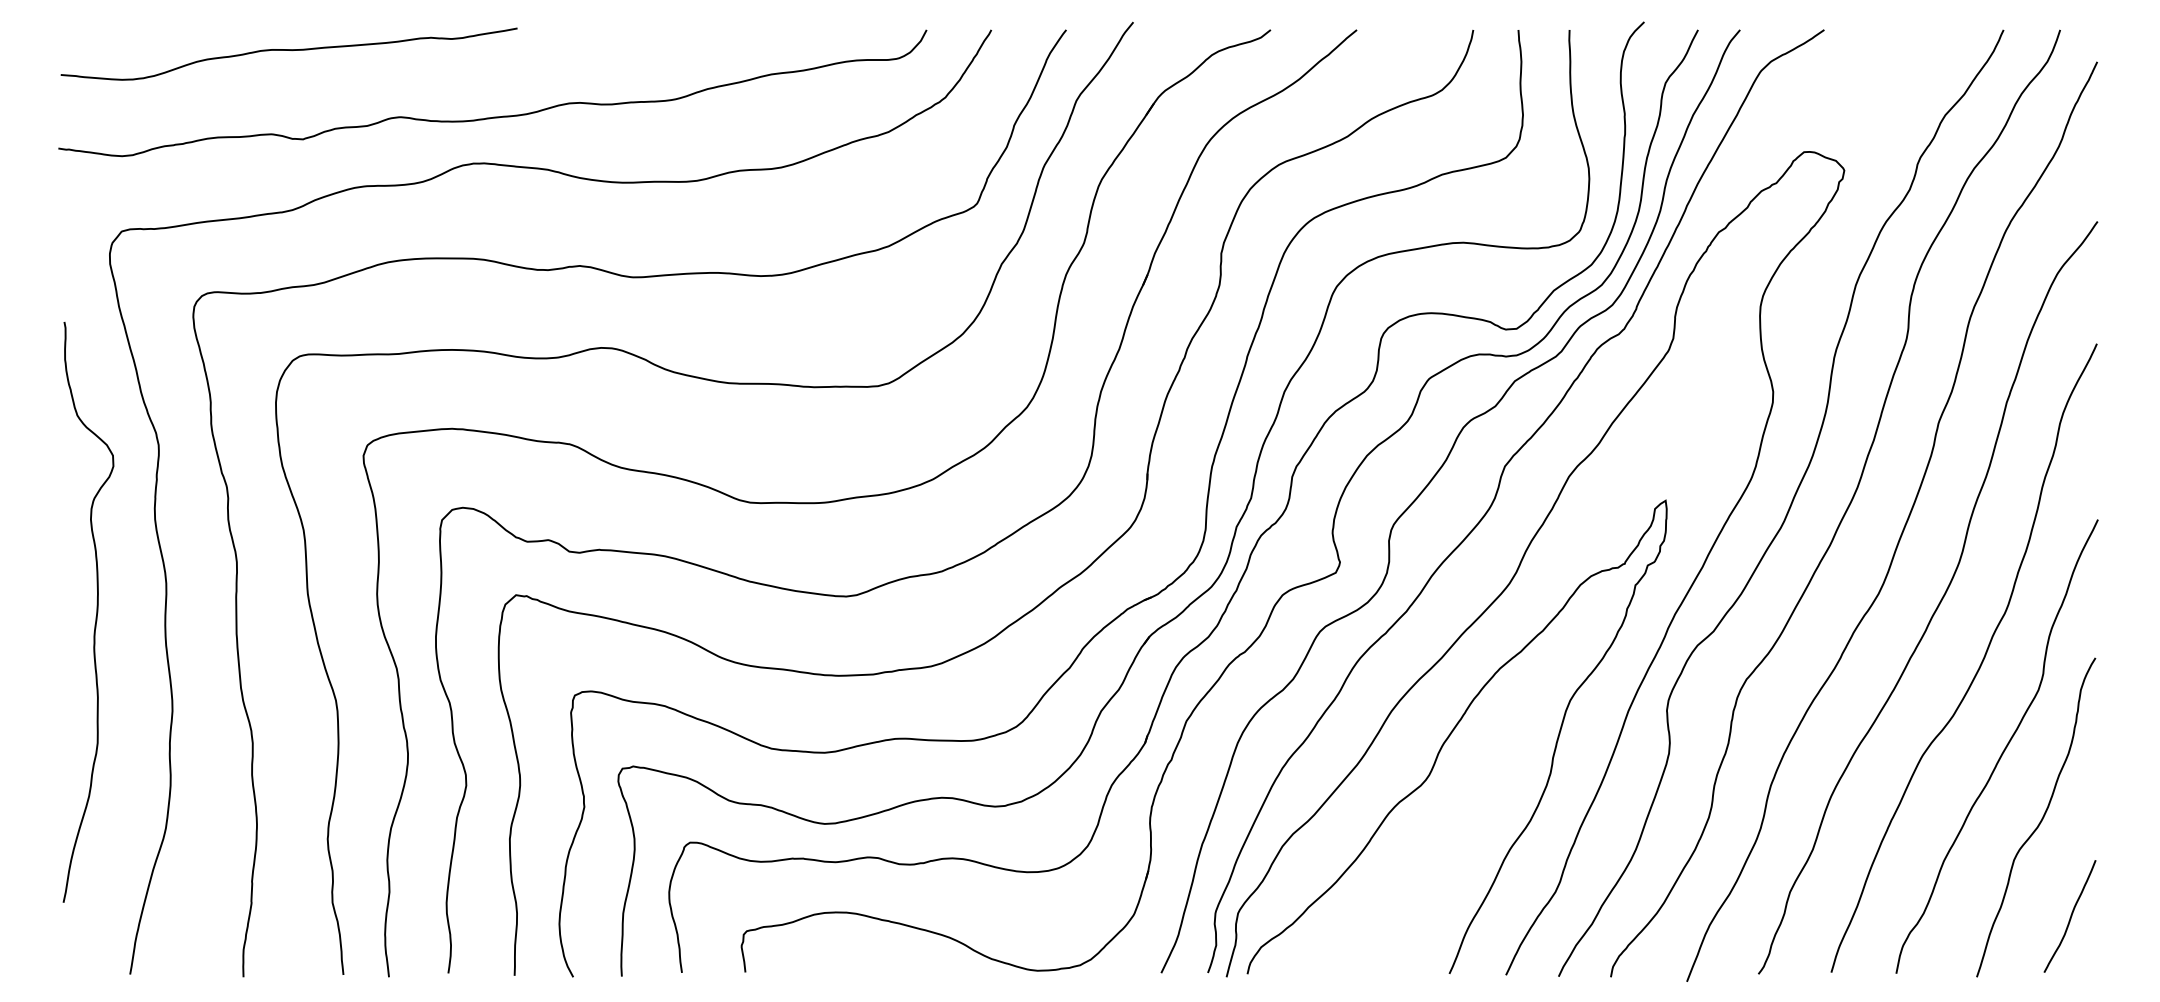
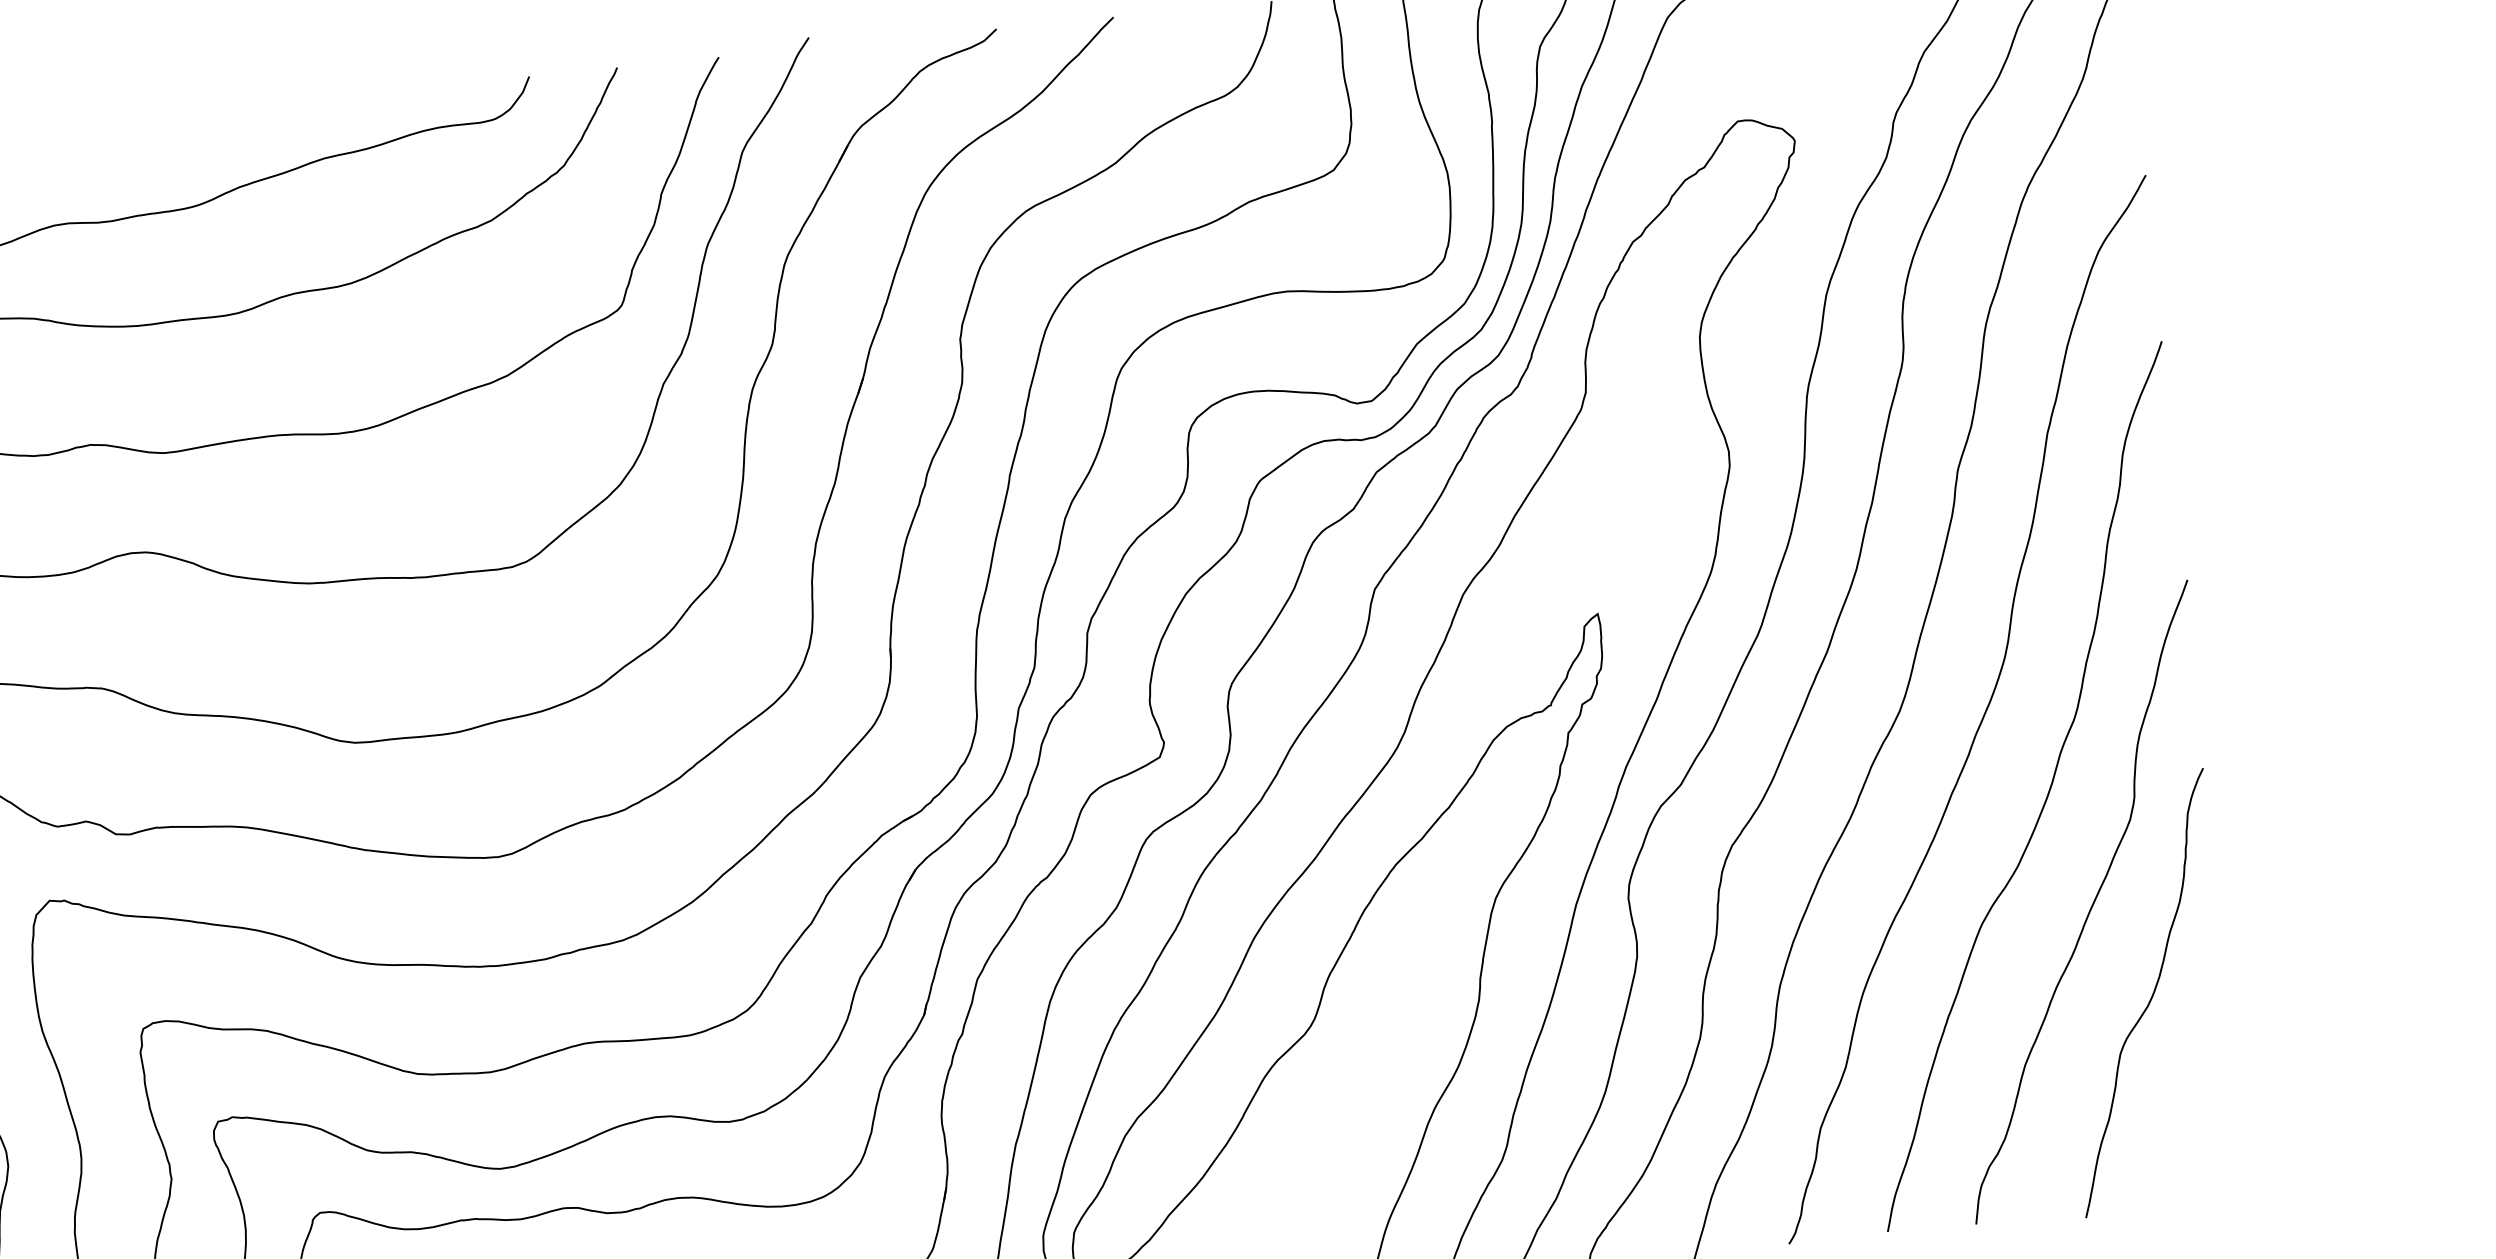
curve: (2070, 916) -> (2204, 1122), removed

